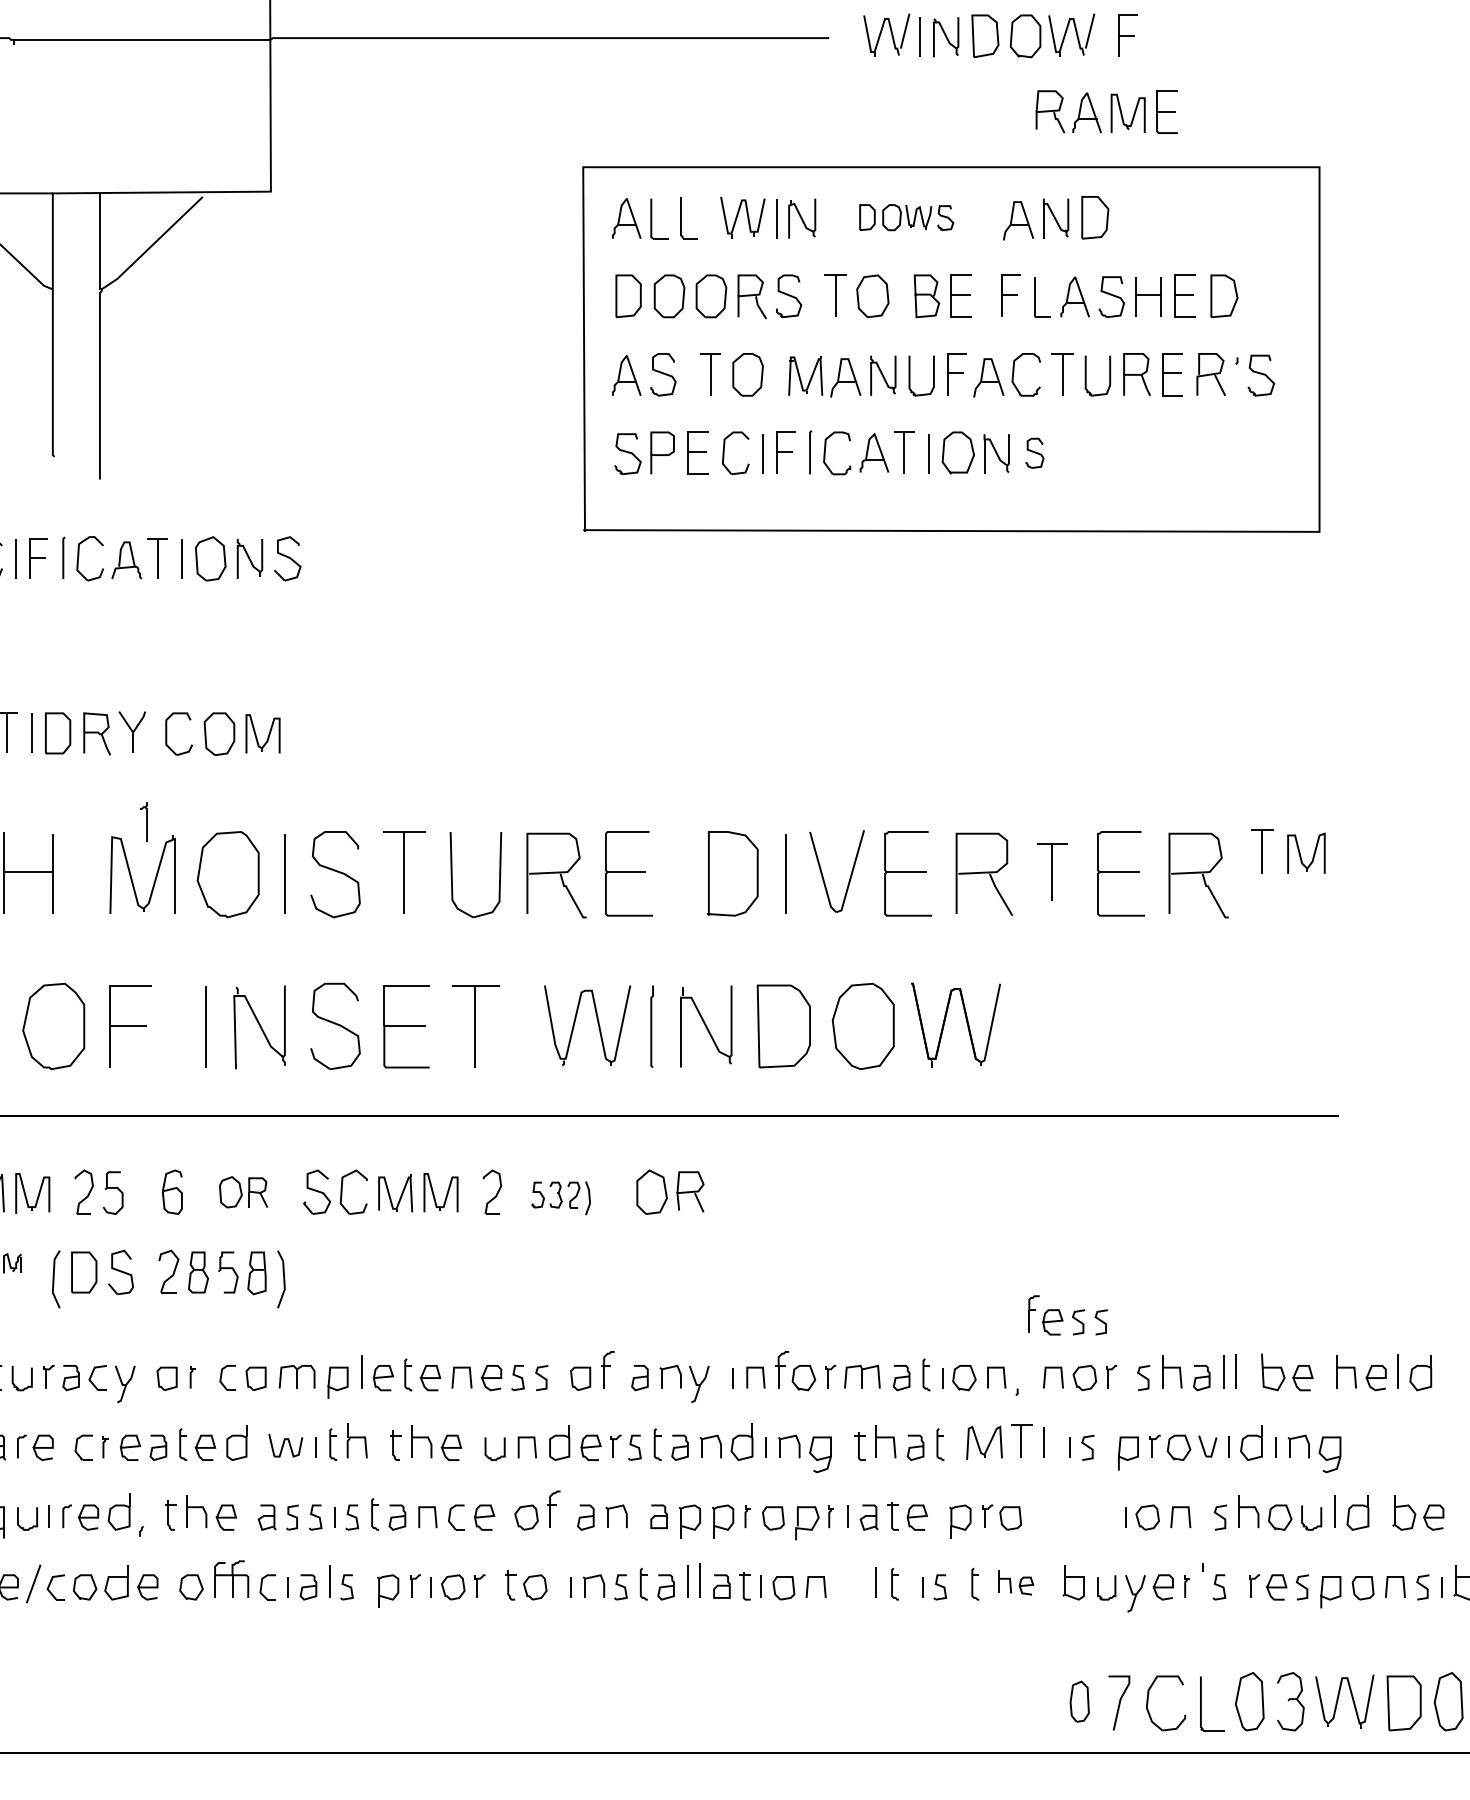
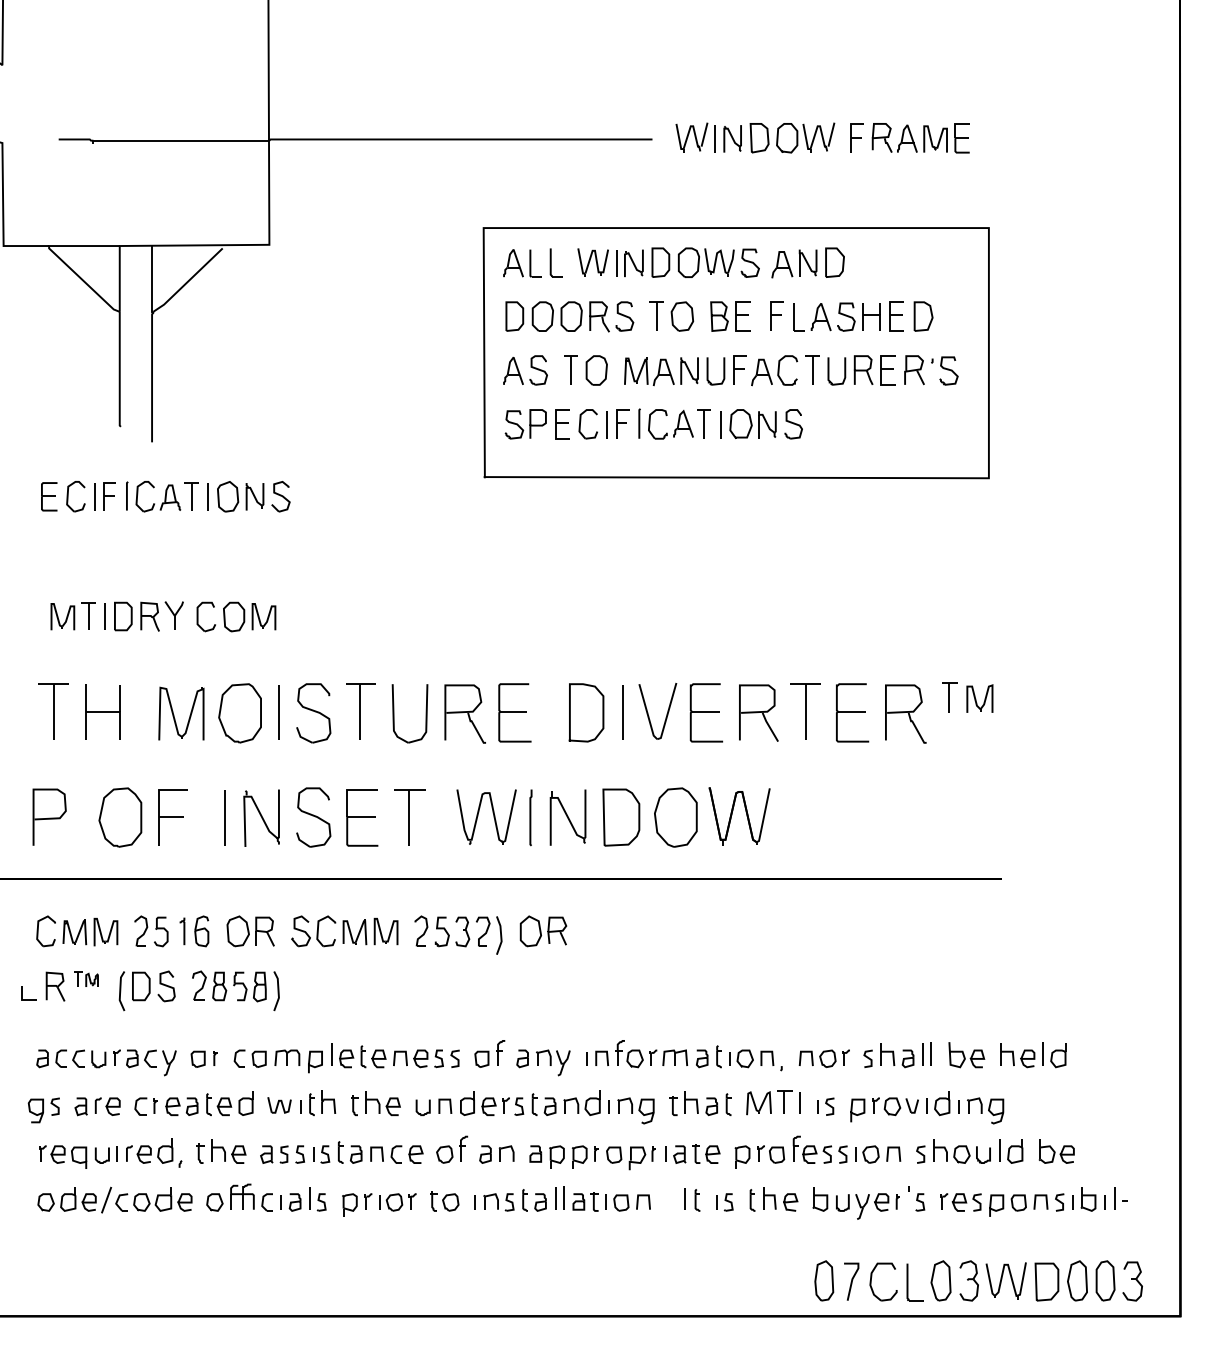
part: (1106, 112) -> (920, 138), moved
part: (906, 217) -> (705, 262), size x1.67
part: (1034, 453) -> (793, 424), size x1.43
part: (144, 822) -> (182, 931), moved
part: (1052, 871) -> (805, 711), size x1.43
part: (243, 1192) -> (250, 931), size x1.43
part: (561, 1198) -> (468, 935), size x1.67
part: (1066, 1314) -> (819, 1149), moved
part: (1015, 1583) -> (780, 1199), size x1.43
part: (1079, 1701) -> (824, 1280), size x1.43

